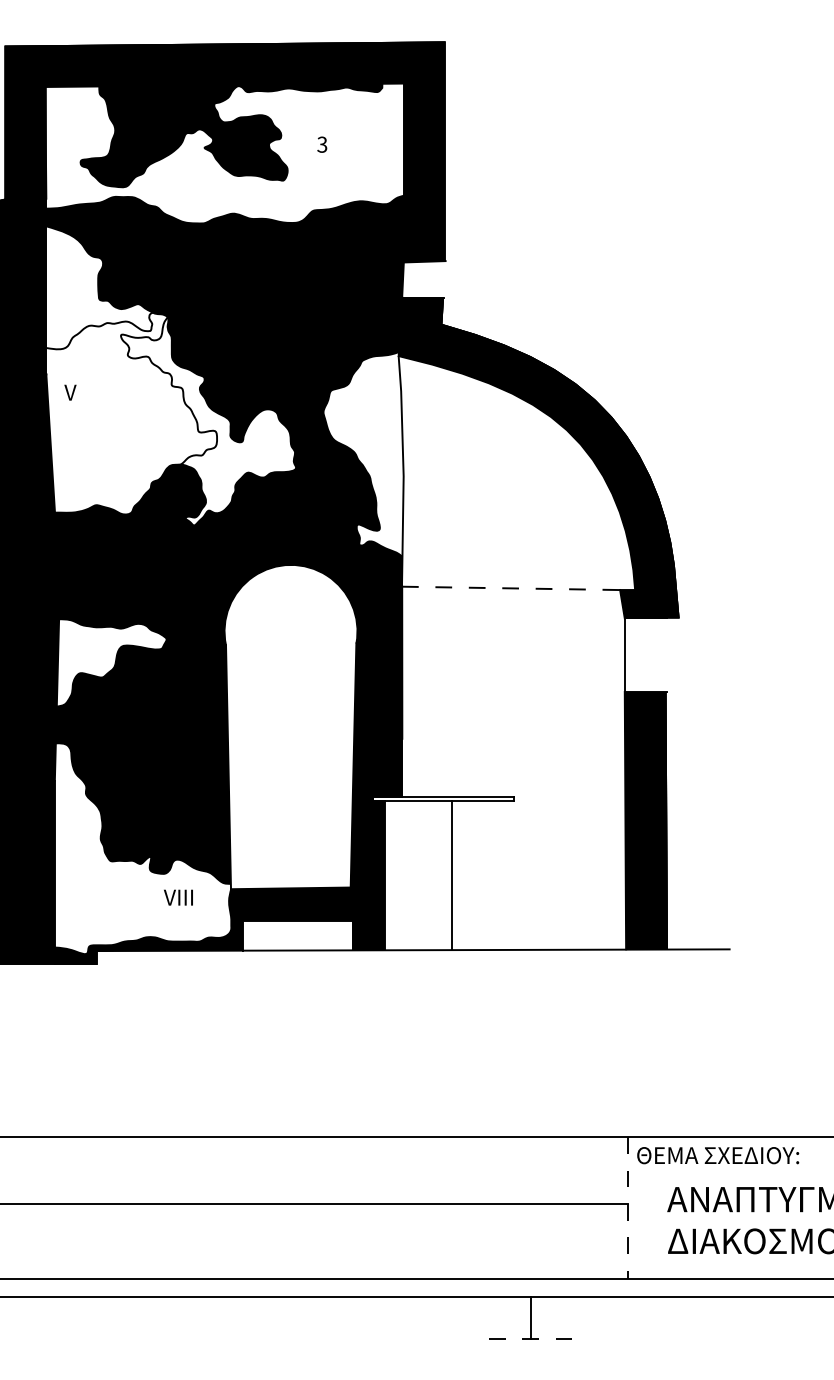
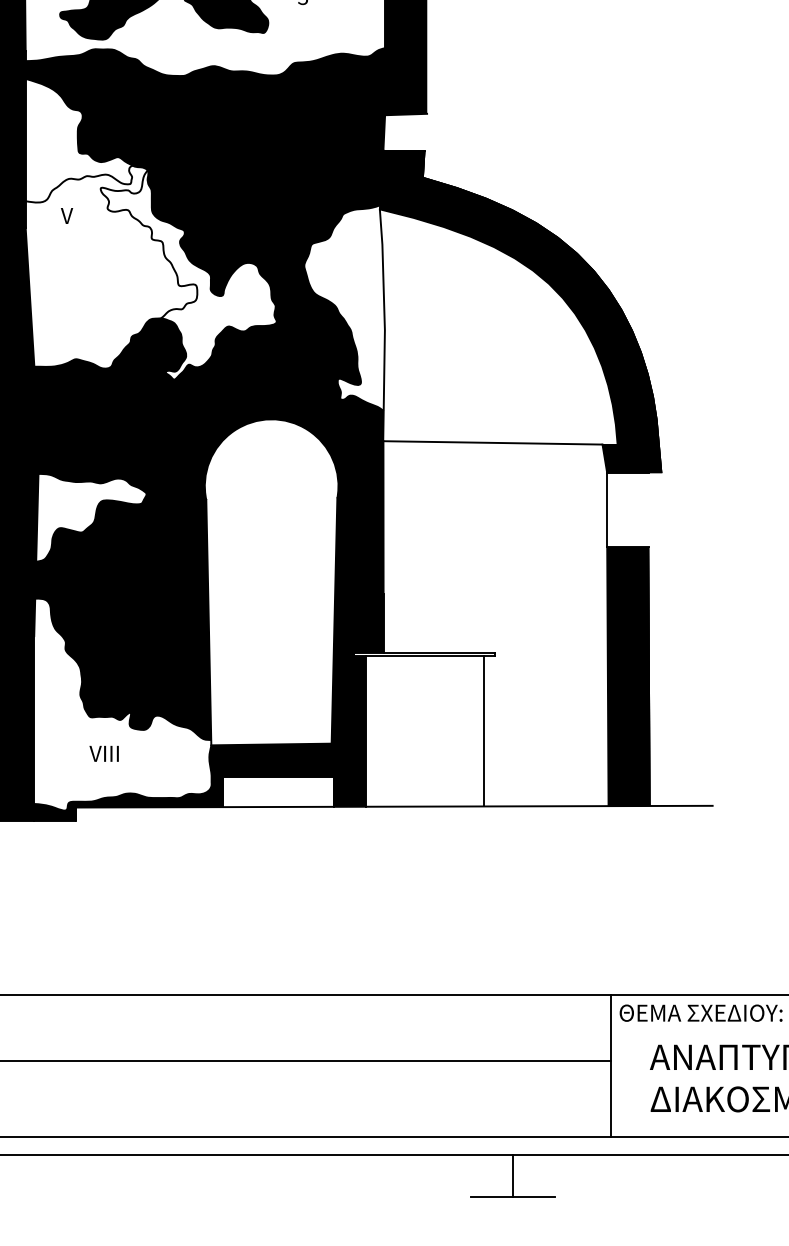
text: (70, 392) -> (67, 215), moved
line: (511, 588) -> (493, 443), dashed -> solid
line: (451, 874) -> (483, 730), moved
text: (178, 897) -> (104, 753), moved
line: (628, 1208) -> (610, 1066), dashed -> solid
line: (530, 1338) -> (512, 1197), dashed -> solid

